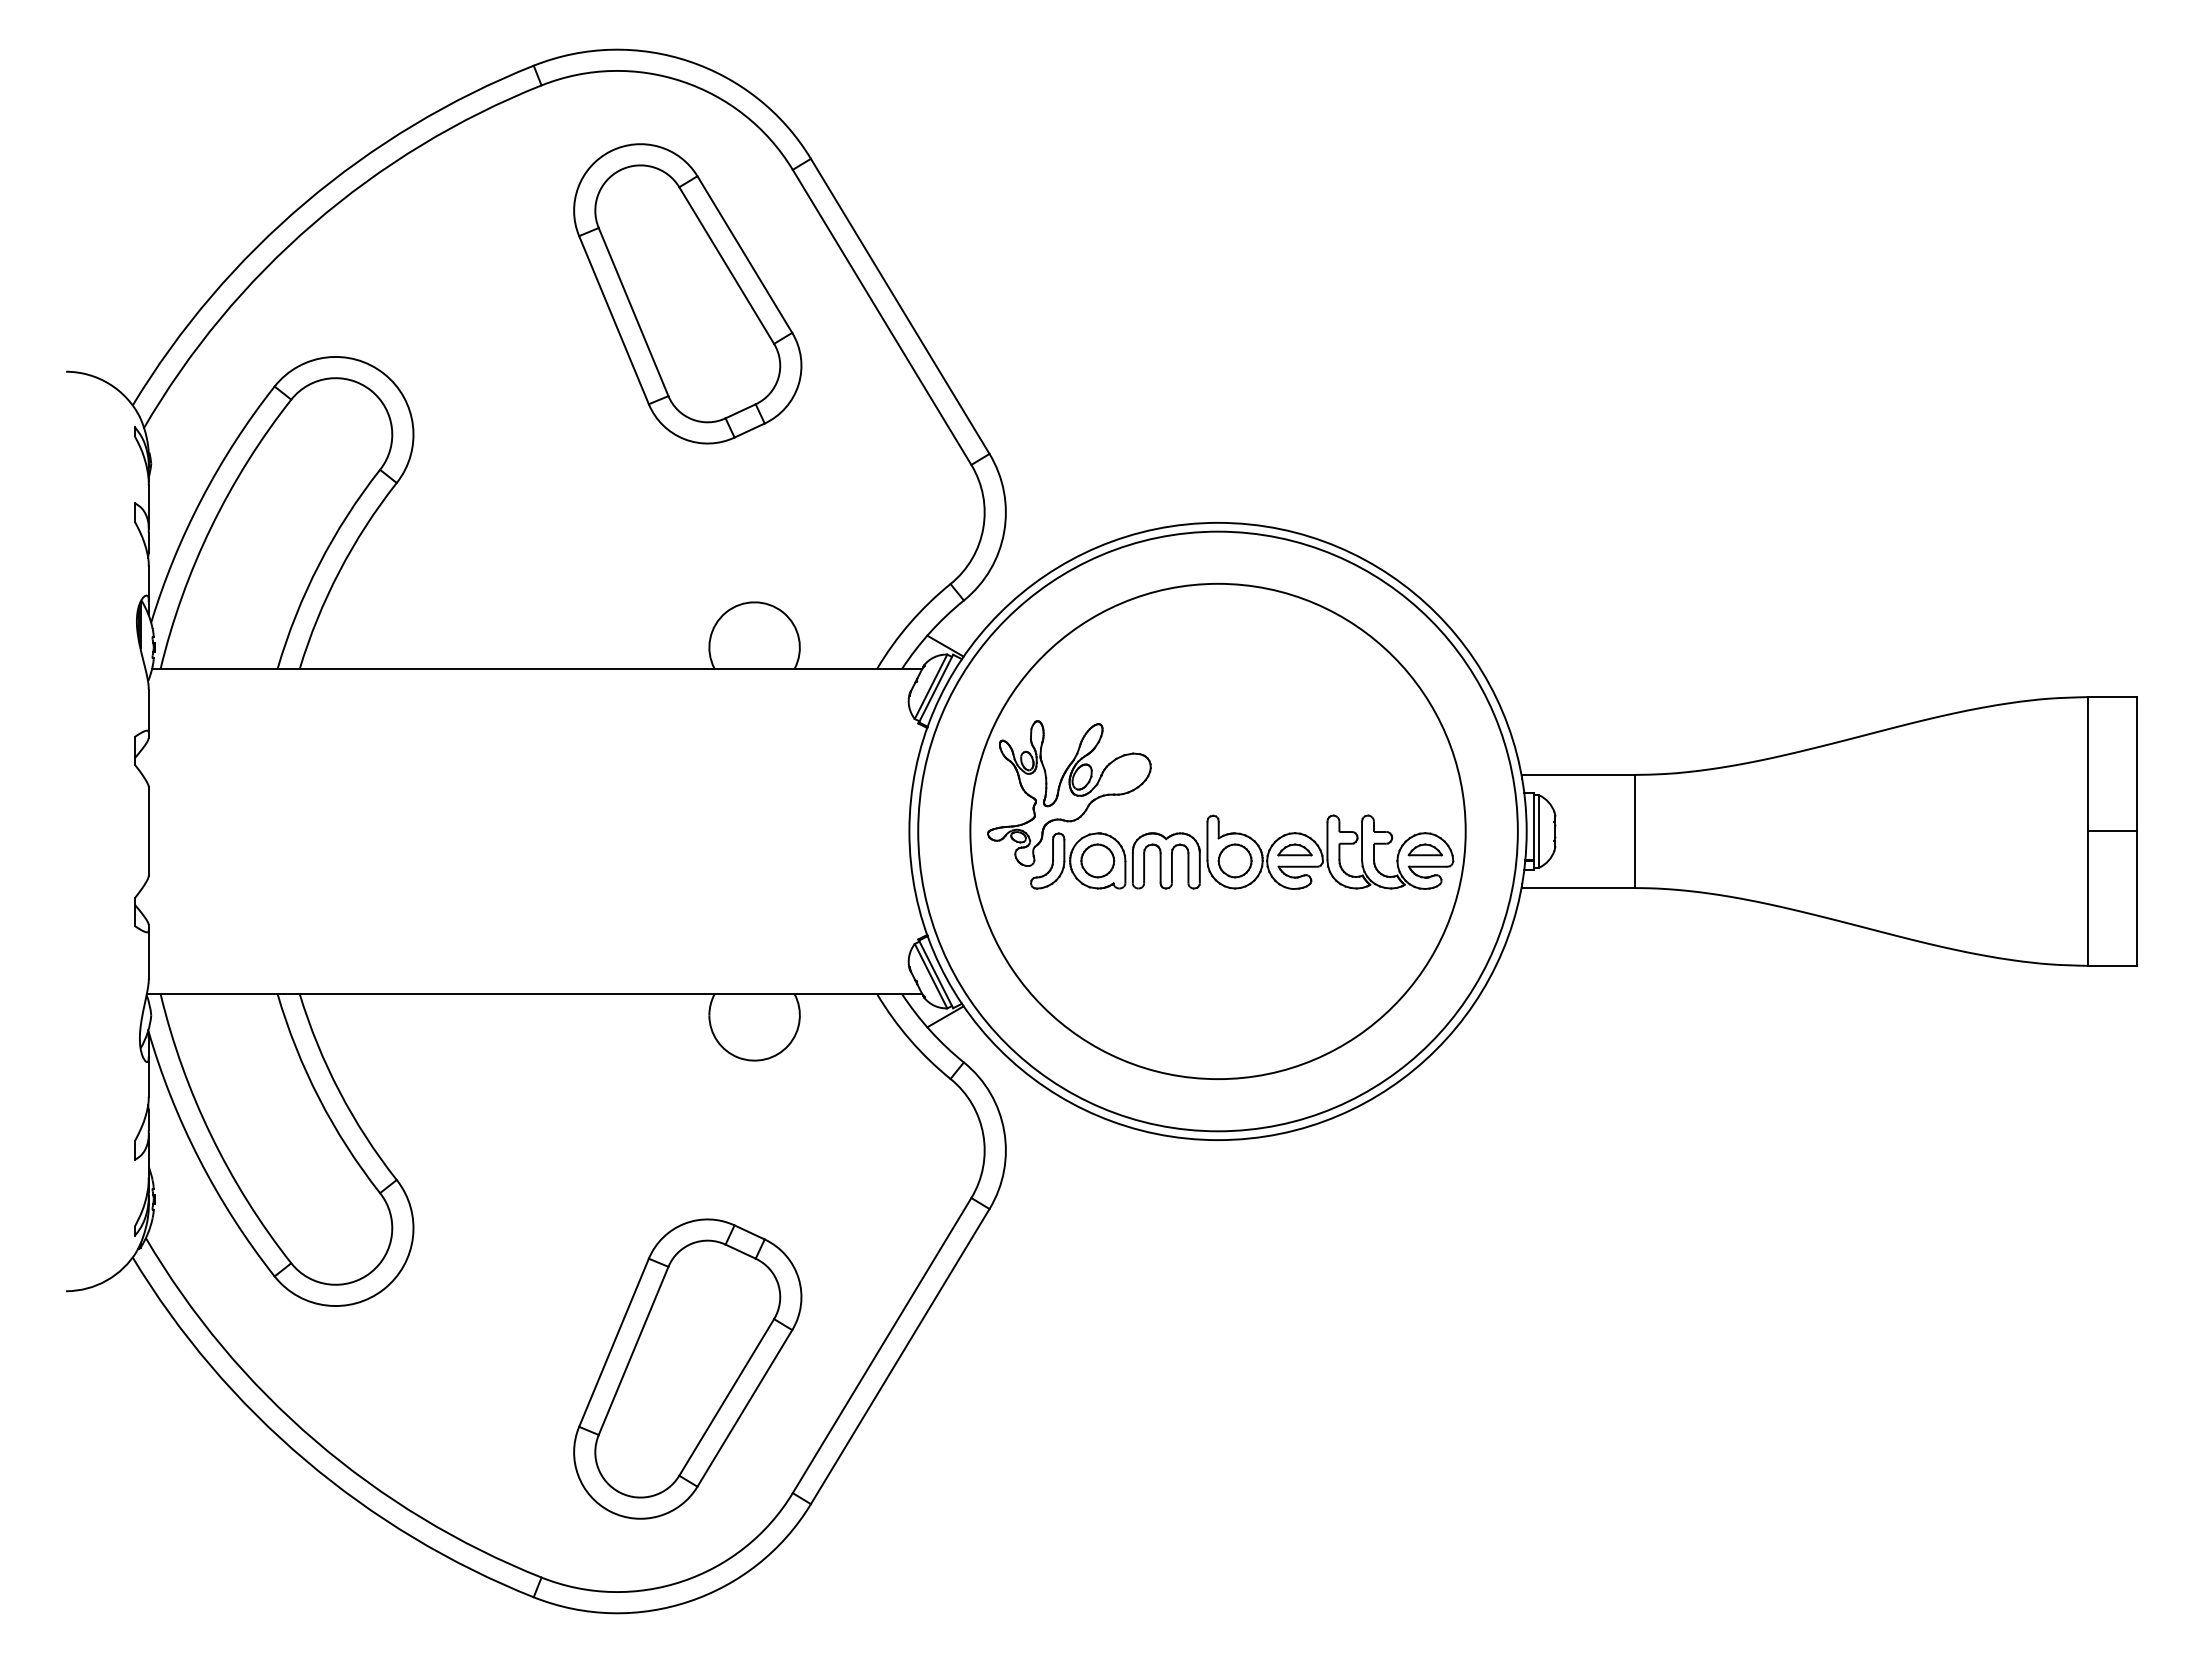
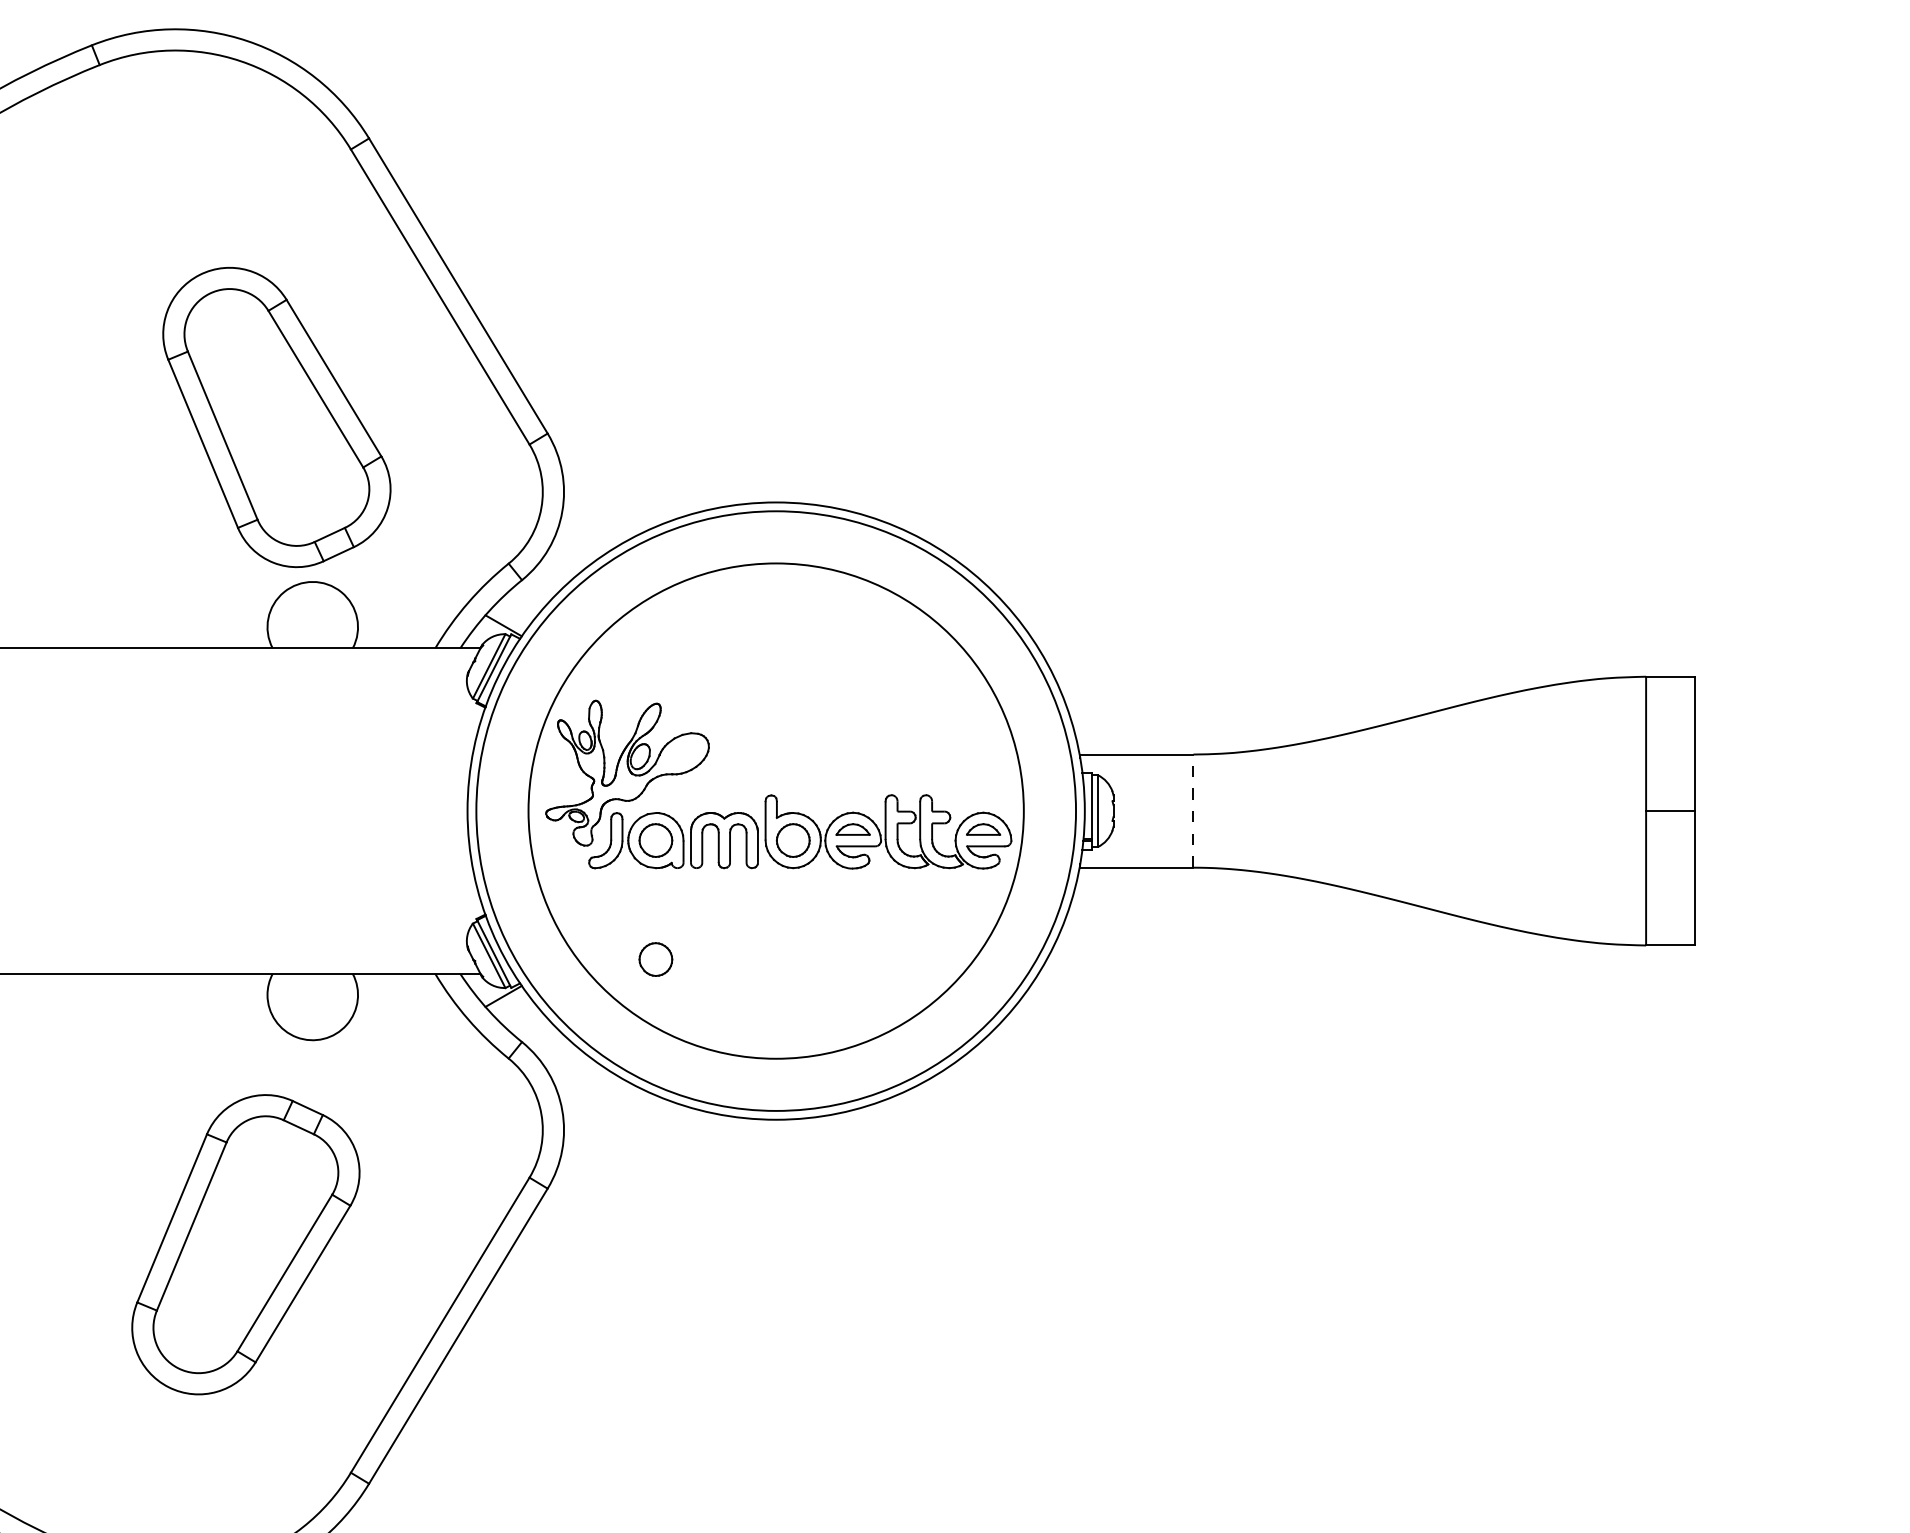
part: (687, 293) -> (276, 417), moved
line: (1635, 831) -> (1193, 811), solid -> dashed
part: (1097, 979) -> (655, 959), added
part: (687, 1368) -> (245, 1244), moved

